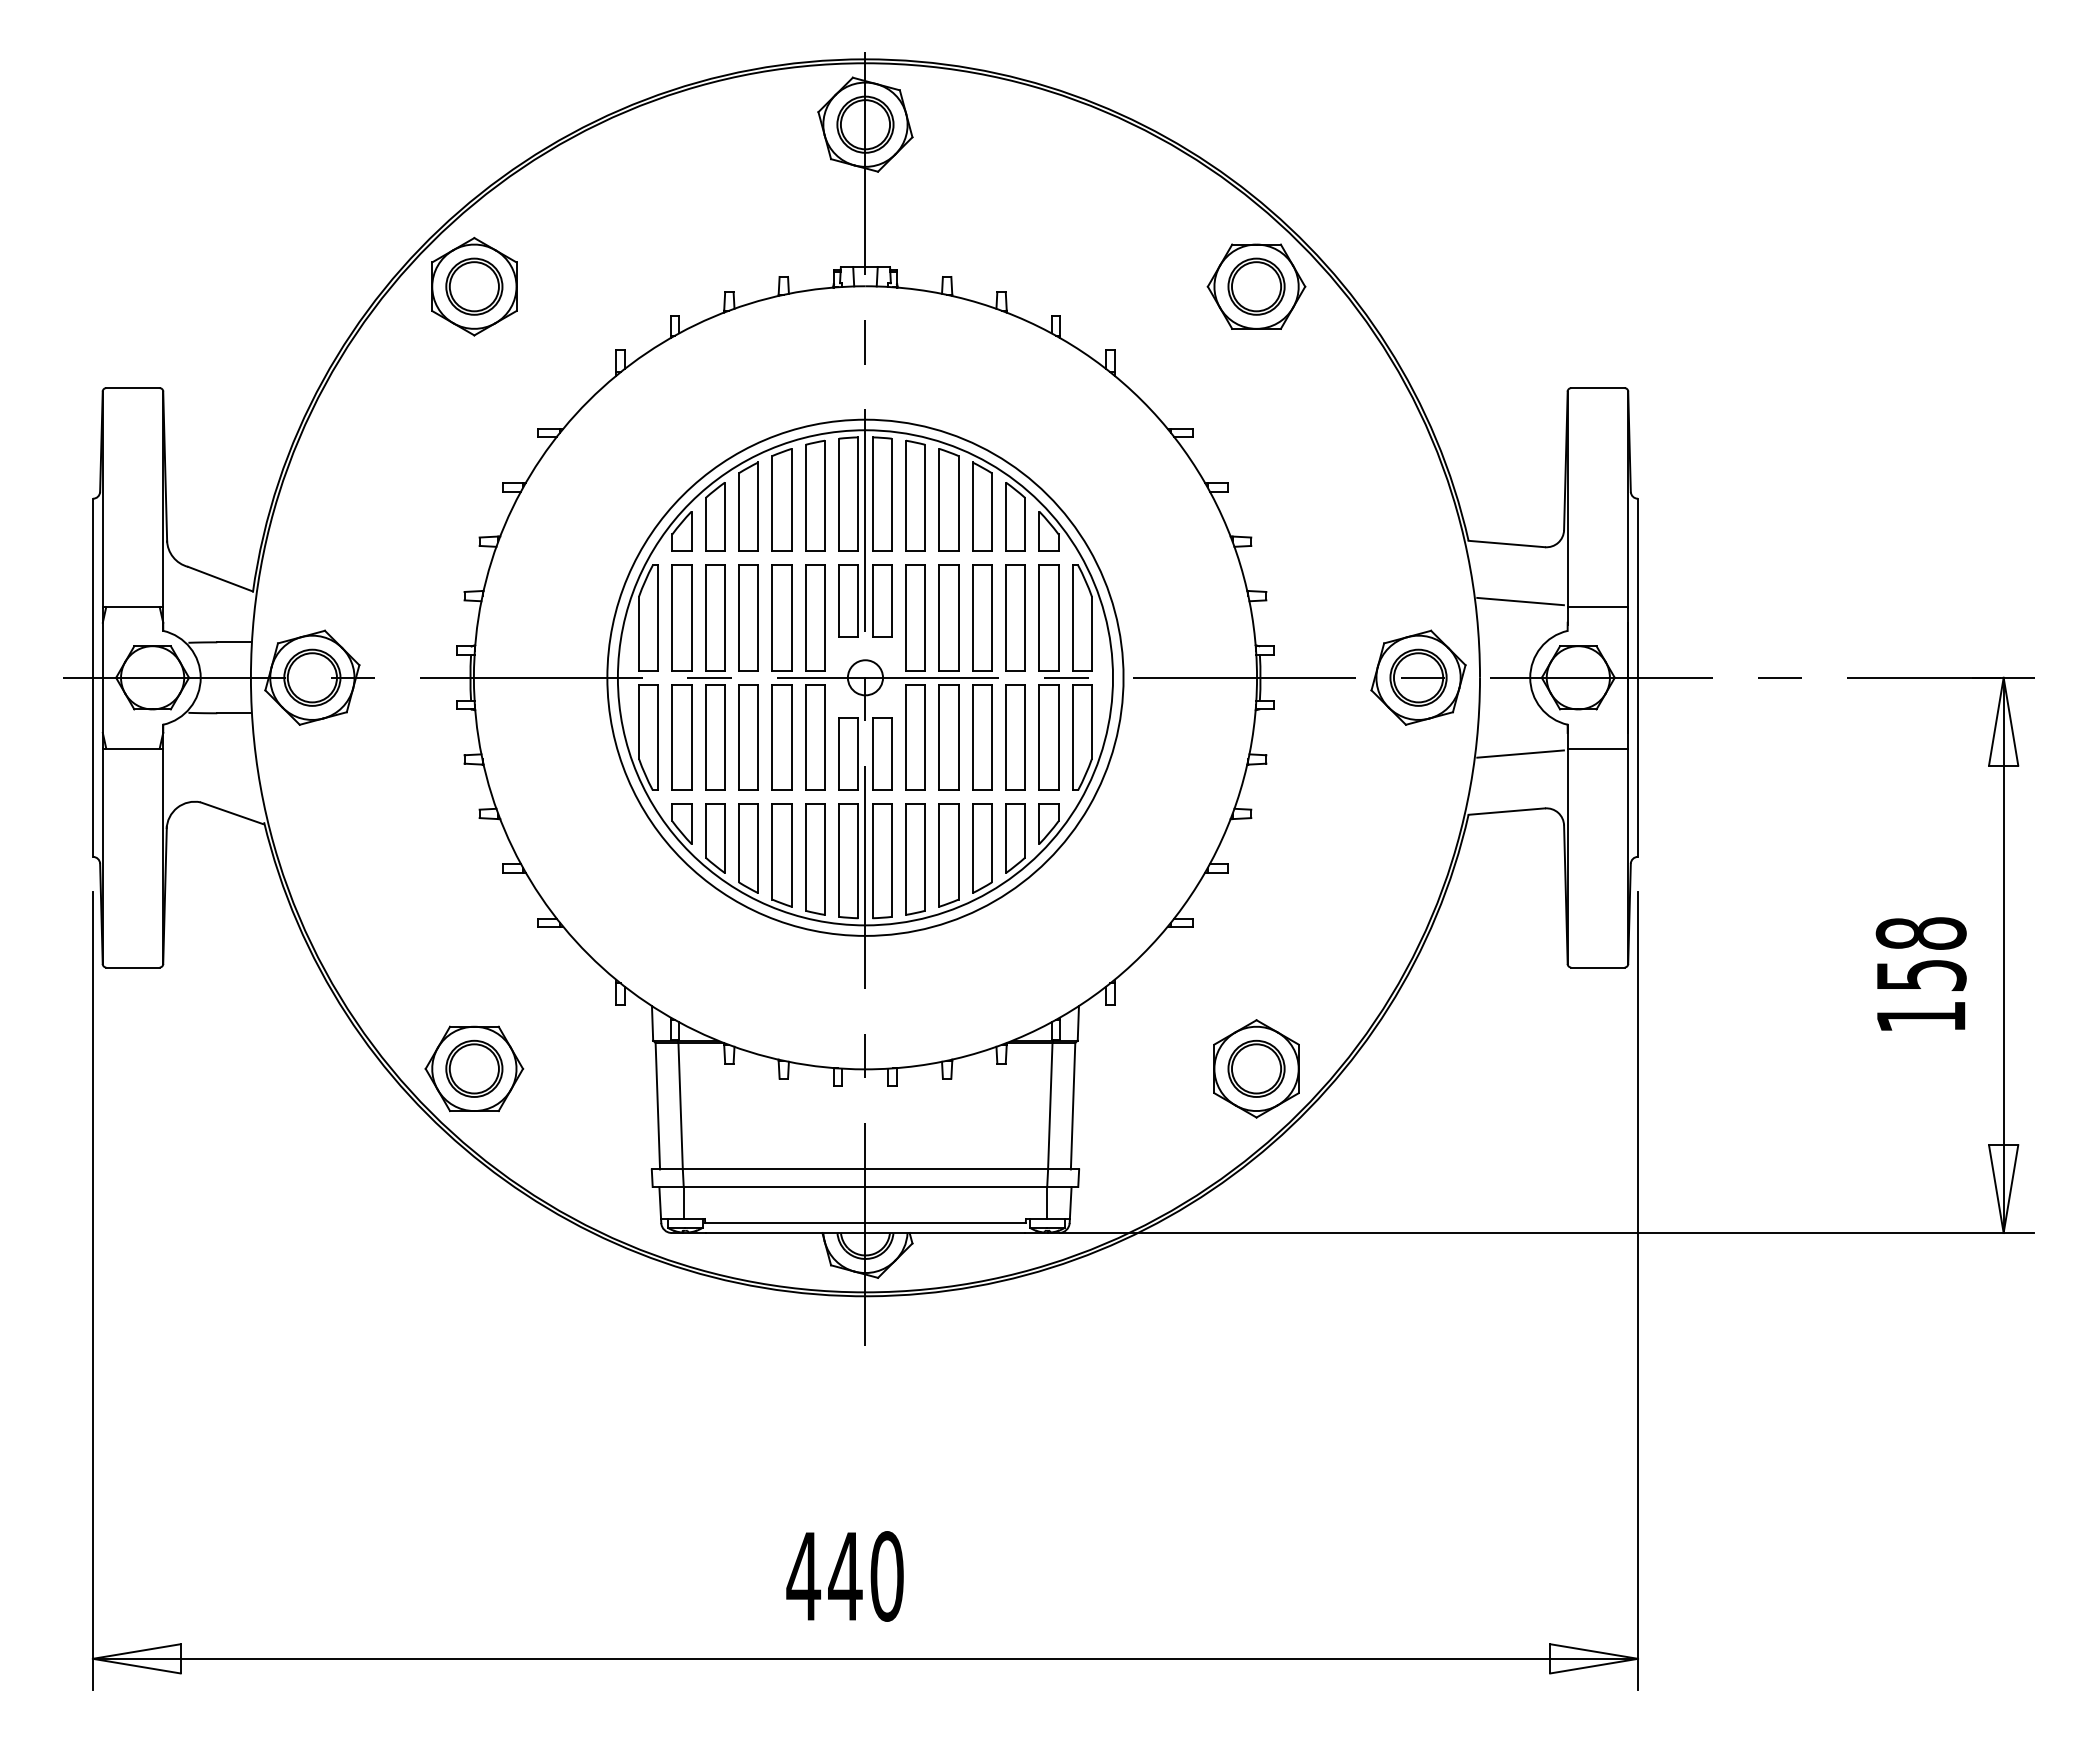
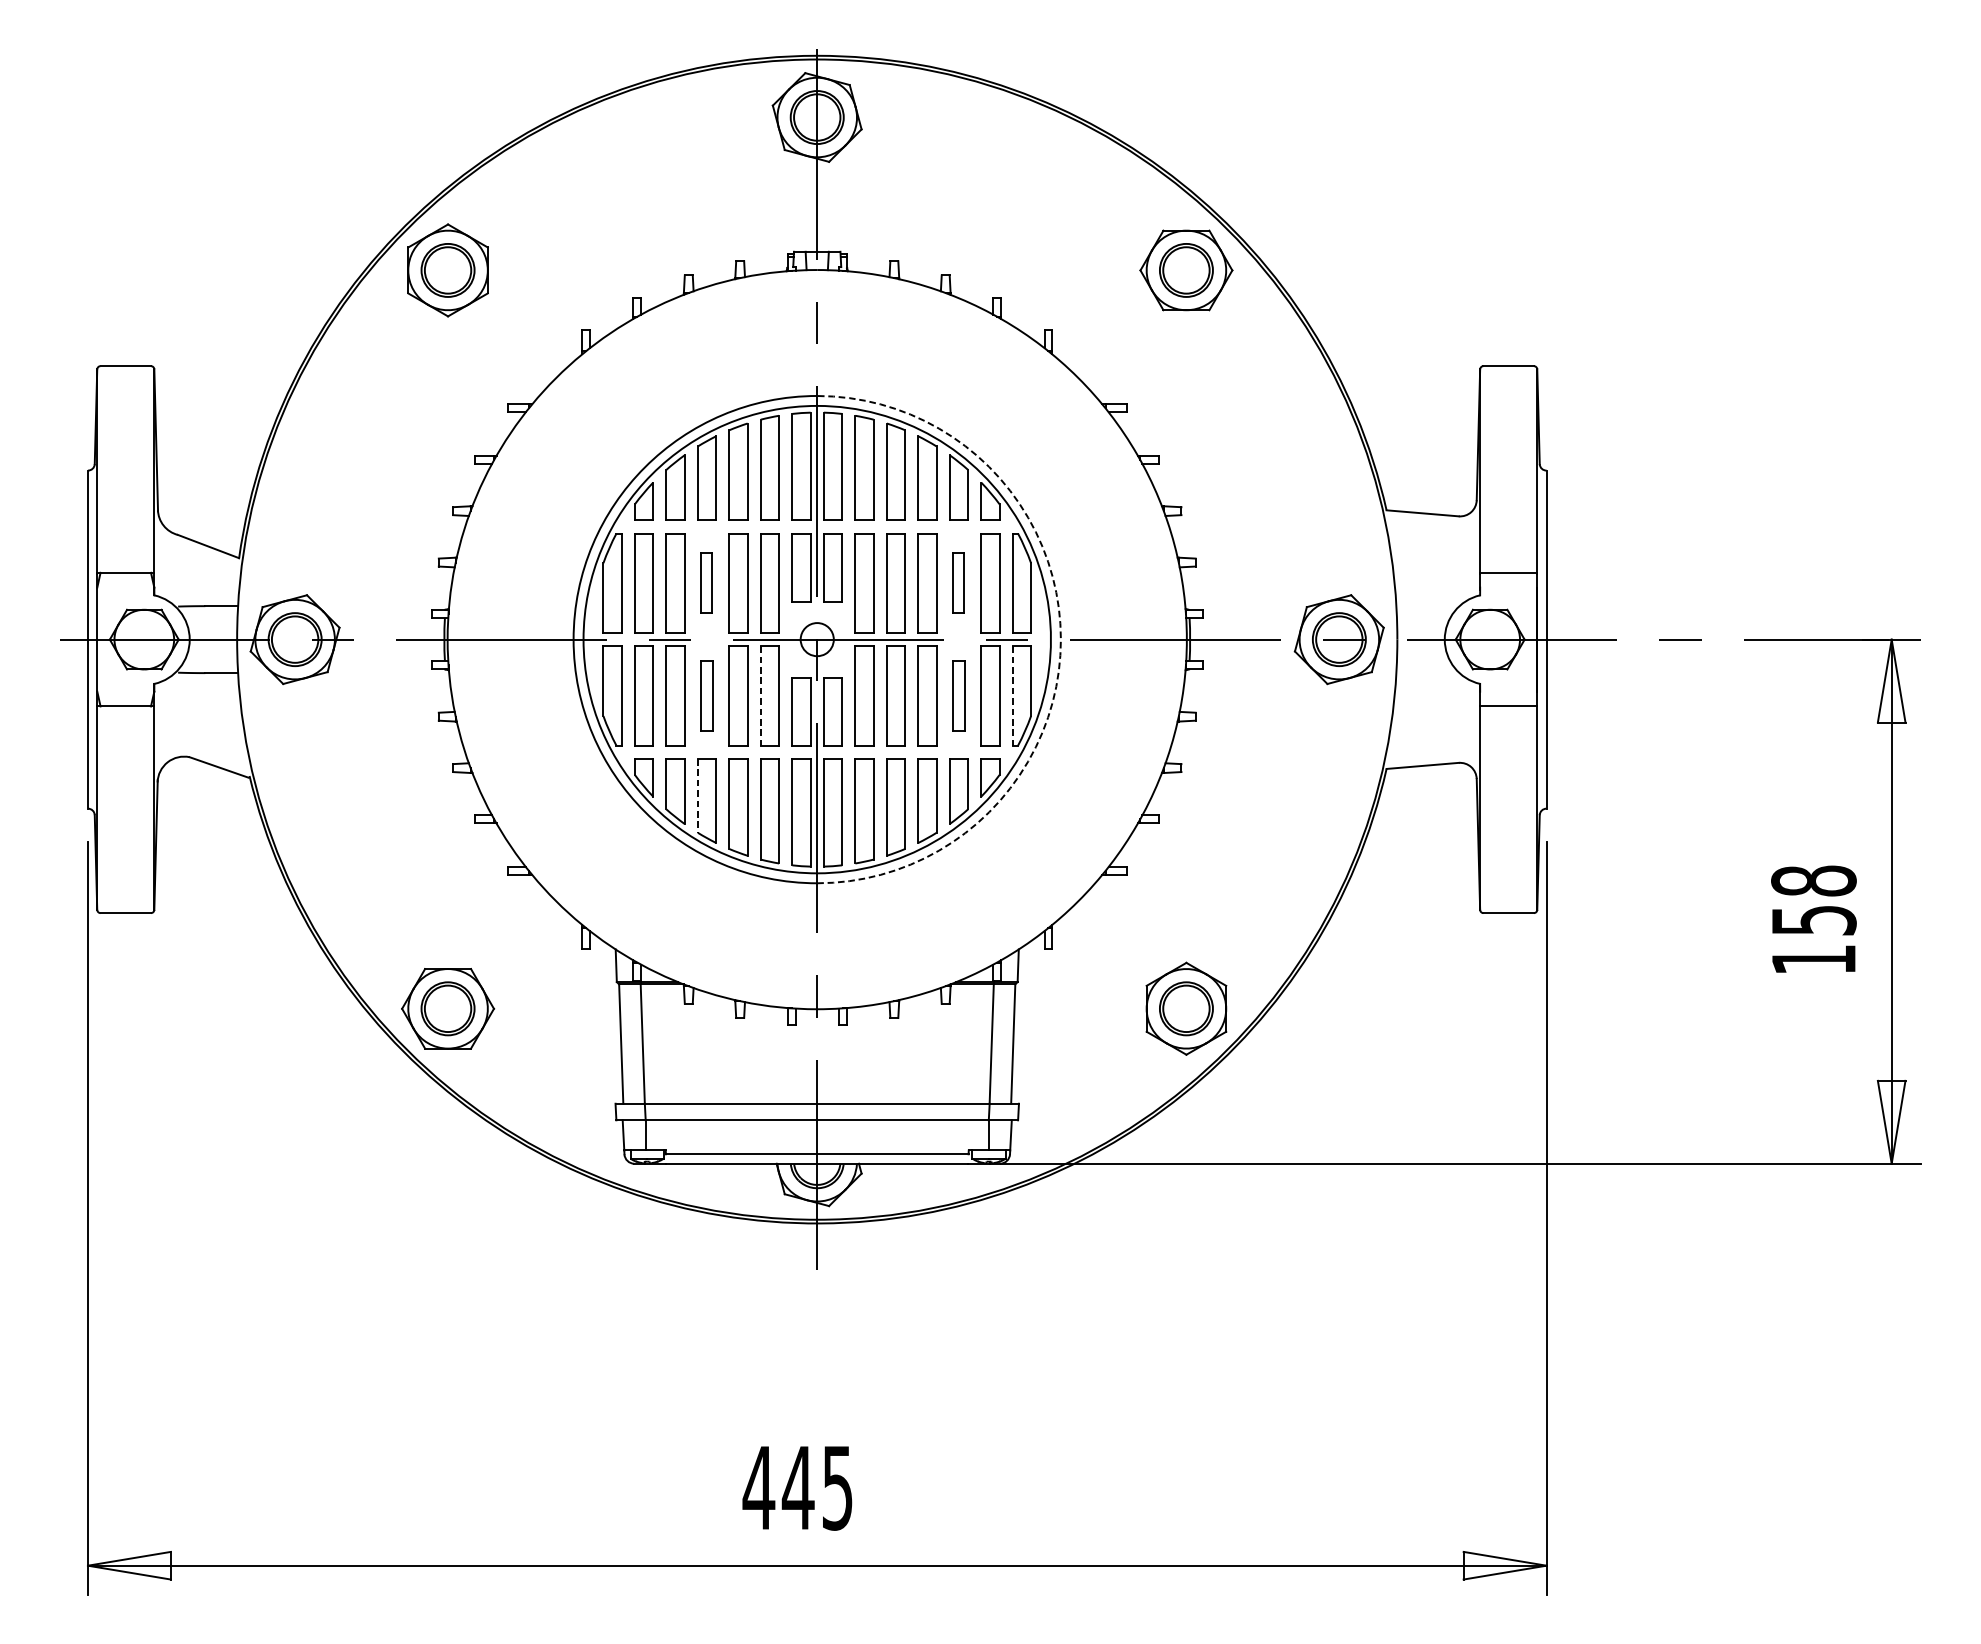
line: (1520, 601) -> (1435, 567), removed
part: (748, 617) -> (706, 582), size x0.6
part: (1015, 617) -> (958, 582), size x0.6
arc: (1123, 677) -> (1060, 639), solid -> dashed
part: (748, 737) -> (706, 695), size x0.7
line: (805, 737) -> (760, 695), solid -> dashed
part: (1015, 737) -> (958, 695), size x0.7
line: (1072, 737) -> (1012, 695), solid -> dashed
line: (1520, 753) -> (1435, 711), removed
line: (739, 843) -> (698, 796), solid -> dashed
text: (886, 1576) -> (837, 1487), 440 -> 445

